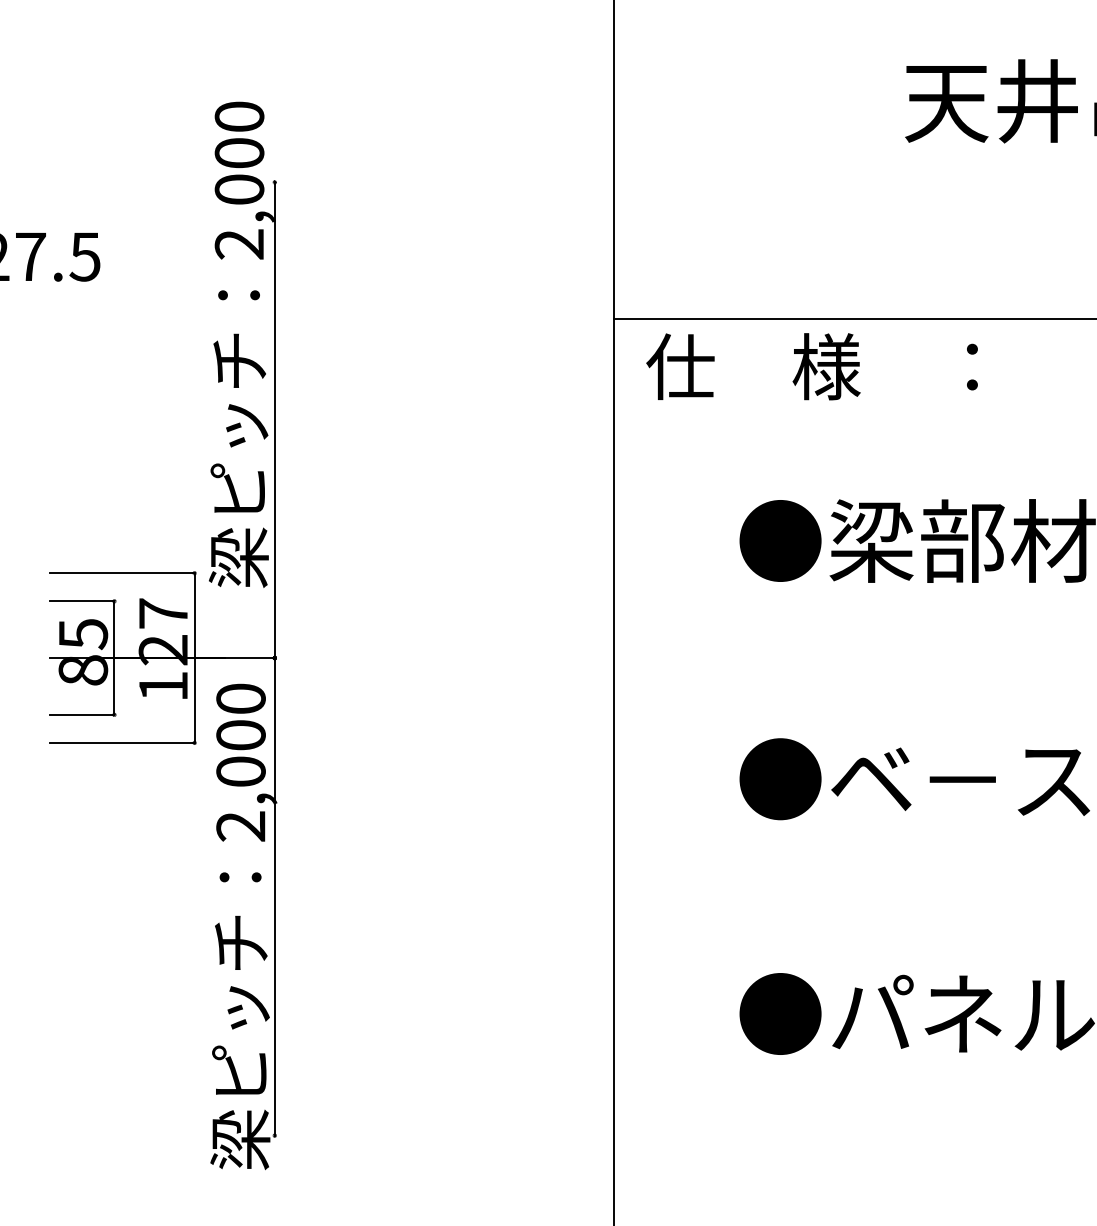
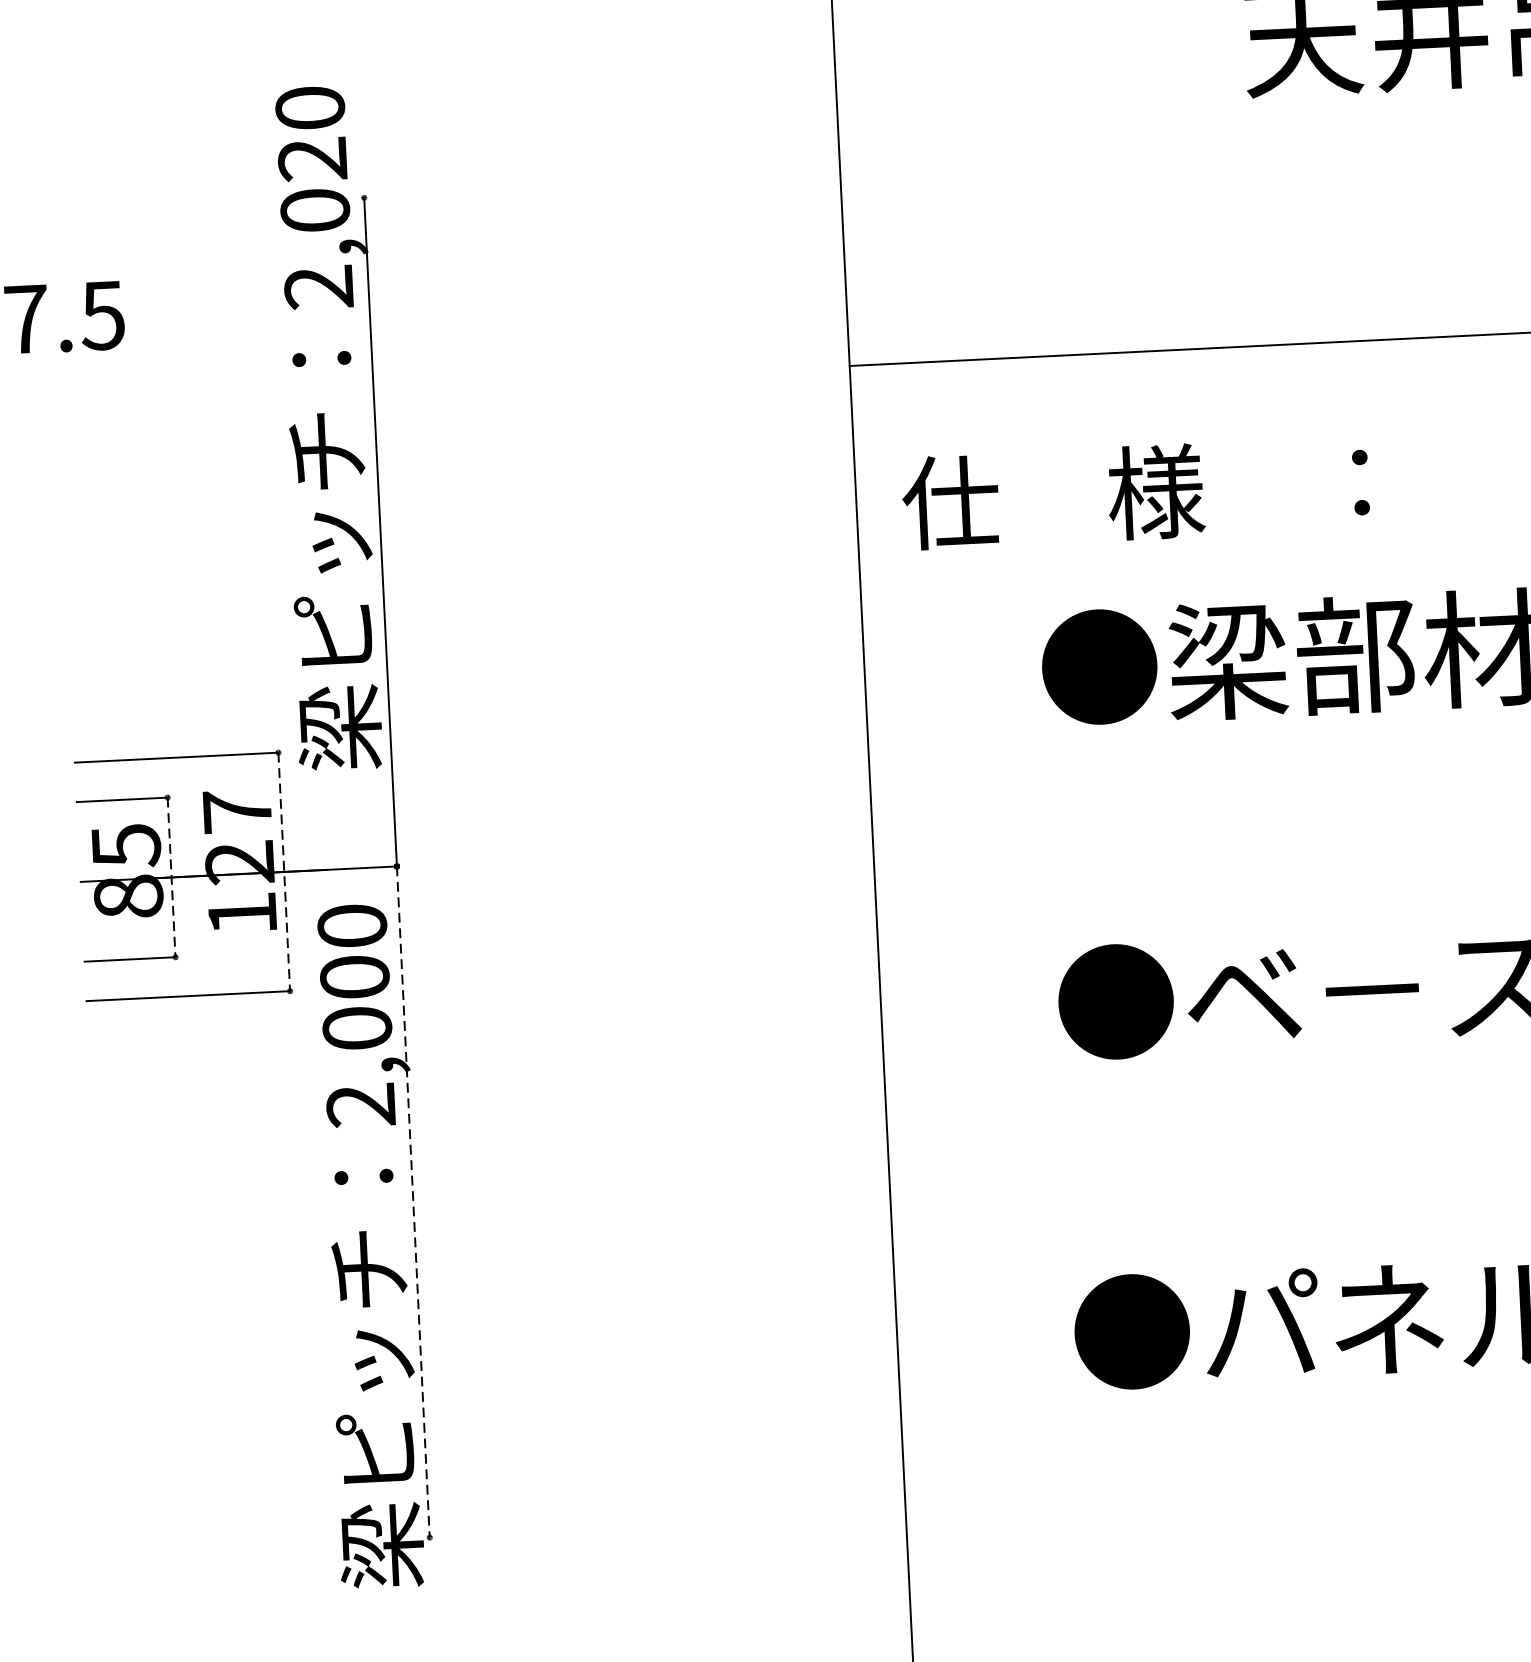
text: (239, 153) -> (312, 159), 2,000 -> 2,020
text: (811, 366) -> (1134, 492), moved
line: (114, 658) -> (171, 878), solid -> dashed
line: (194, 658) -> (284, 872), solid -> dashed
line: (274, 896) -> (412, 1201), solid -> dashed

